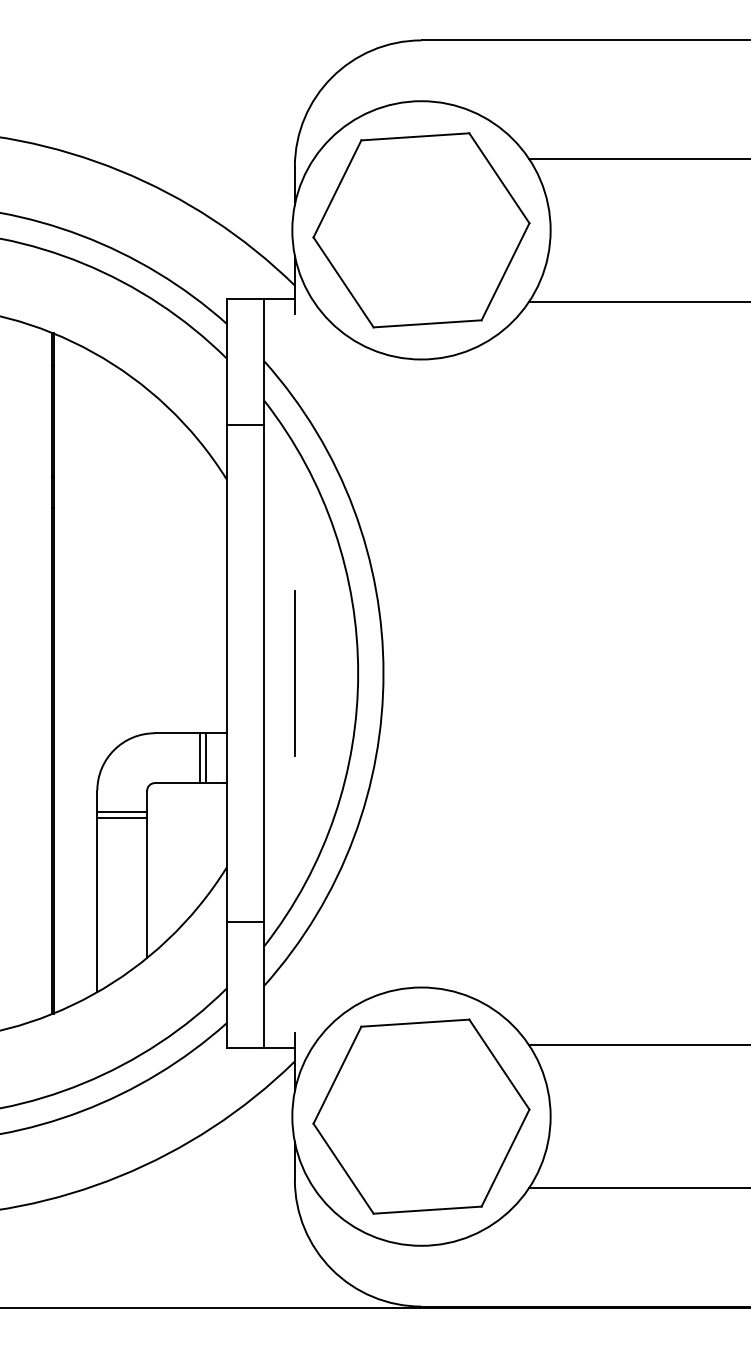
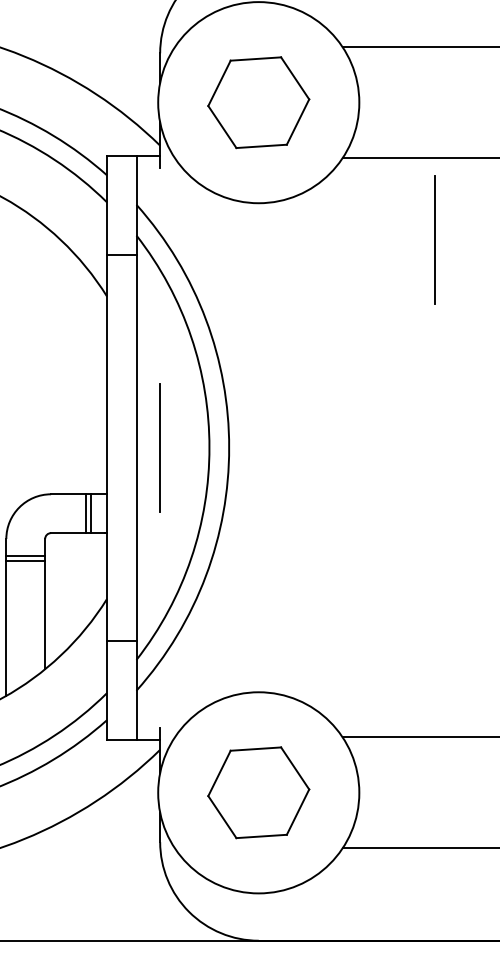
part: (421, 230) -> (258, 102), size x0.6
line: (647, 406) -> (434, 239), added
part: (421, 1116) -> (258, 792), size x0.6

